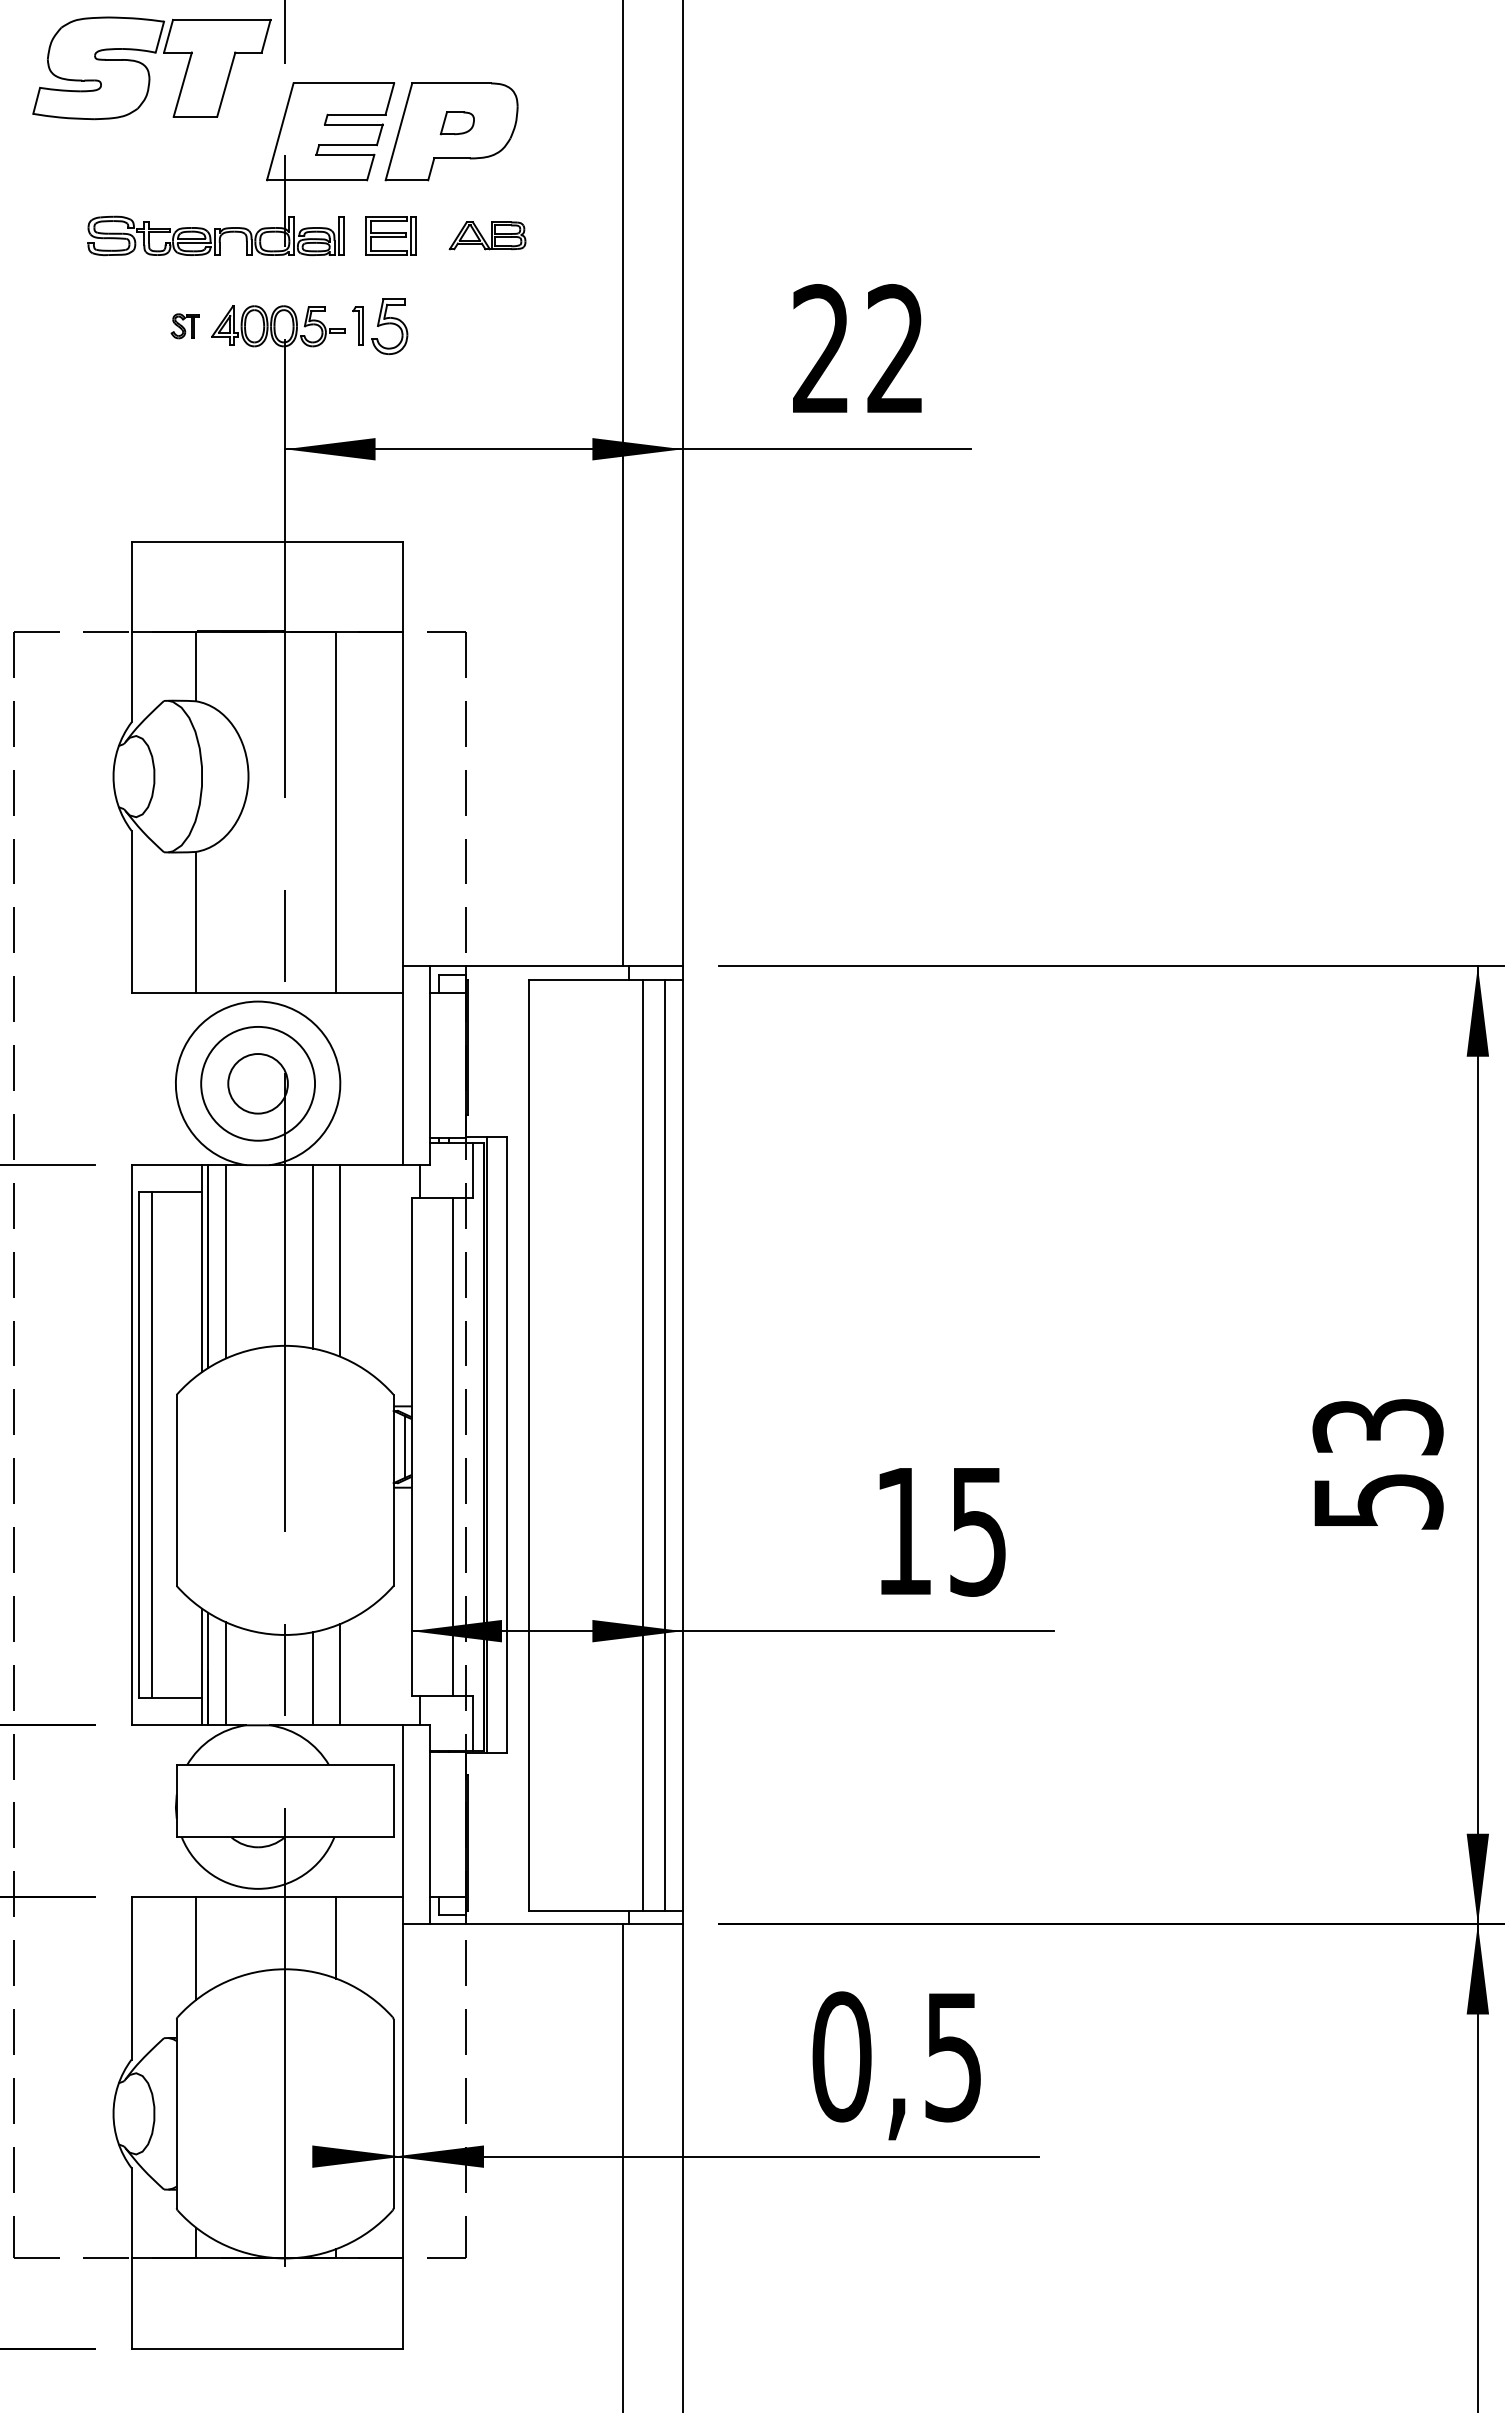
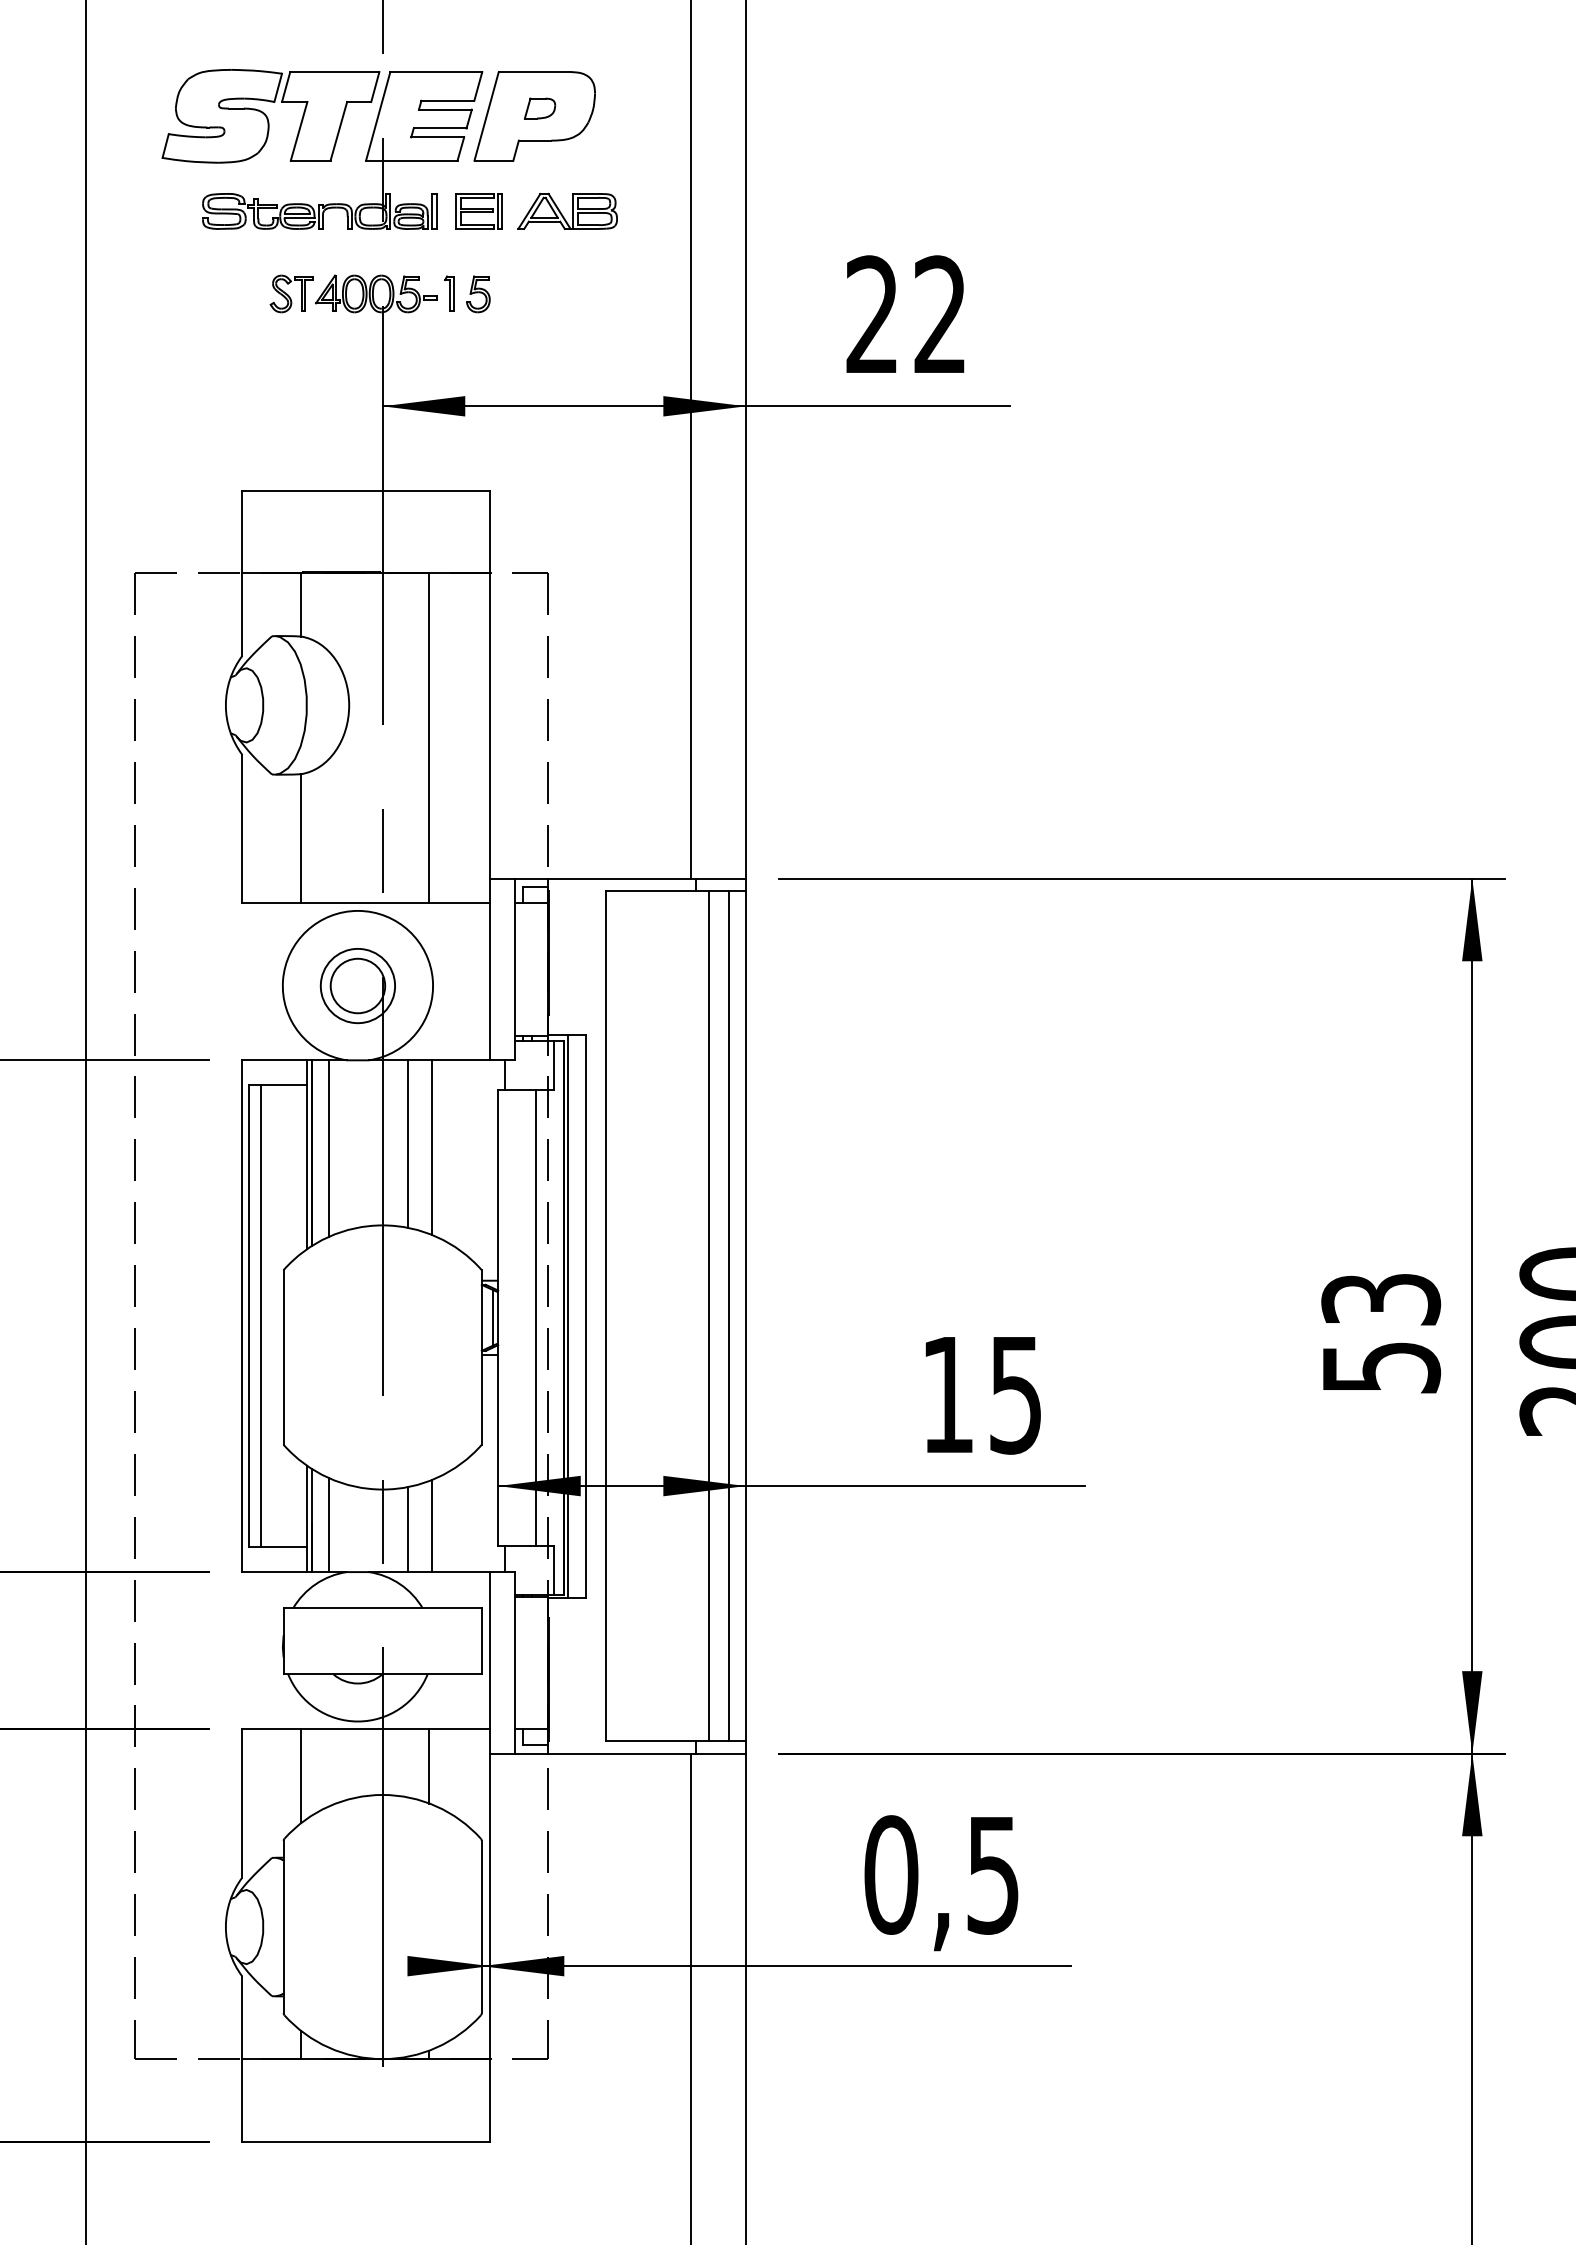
part: (151, 68) -> (270, 116), moved
part: (487, 234) -> (567, 210), size x1.43
part: (185, 325) -> (291, 293), size x1.67
part: (390, 326) -> (478, 294), size x0.71
circle: (257, 1083) -> (357, 985), size x0.71

